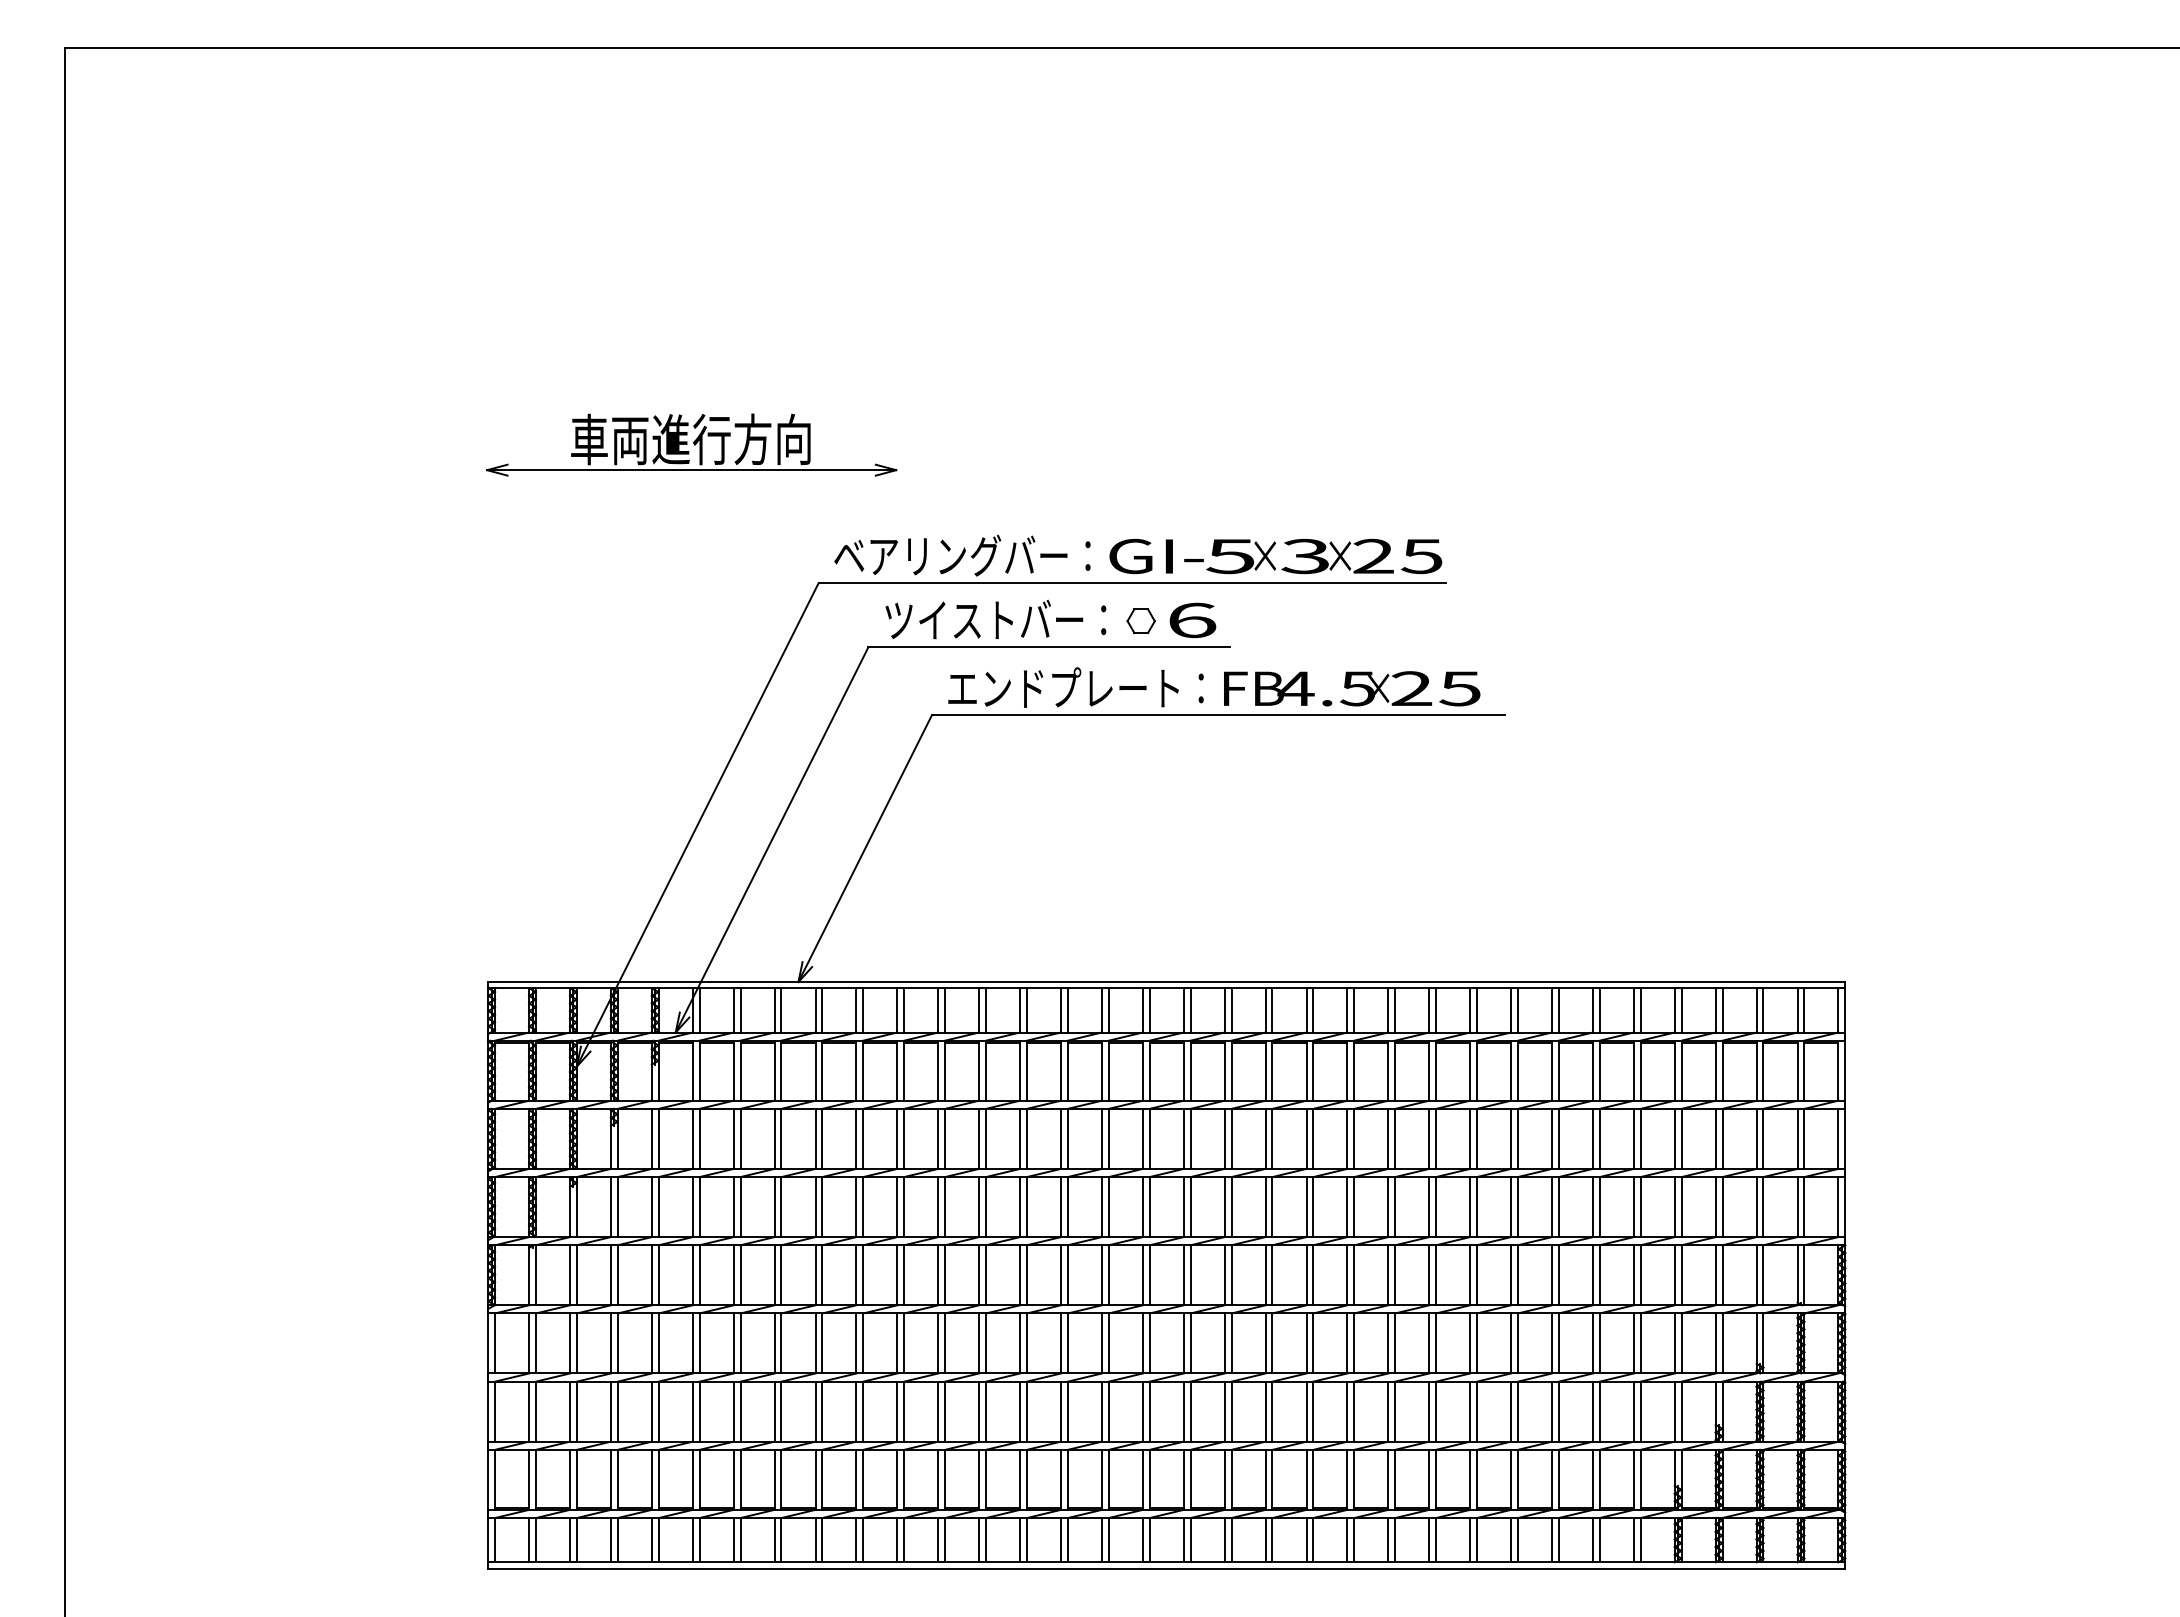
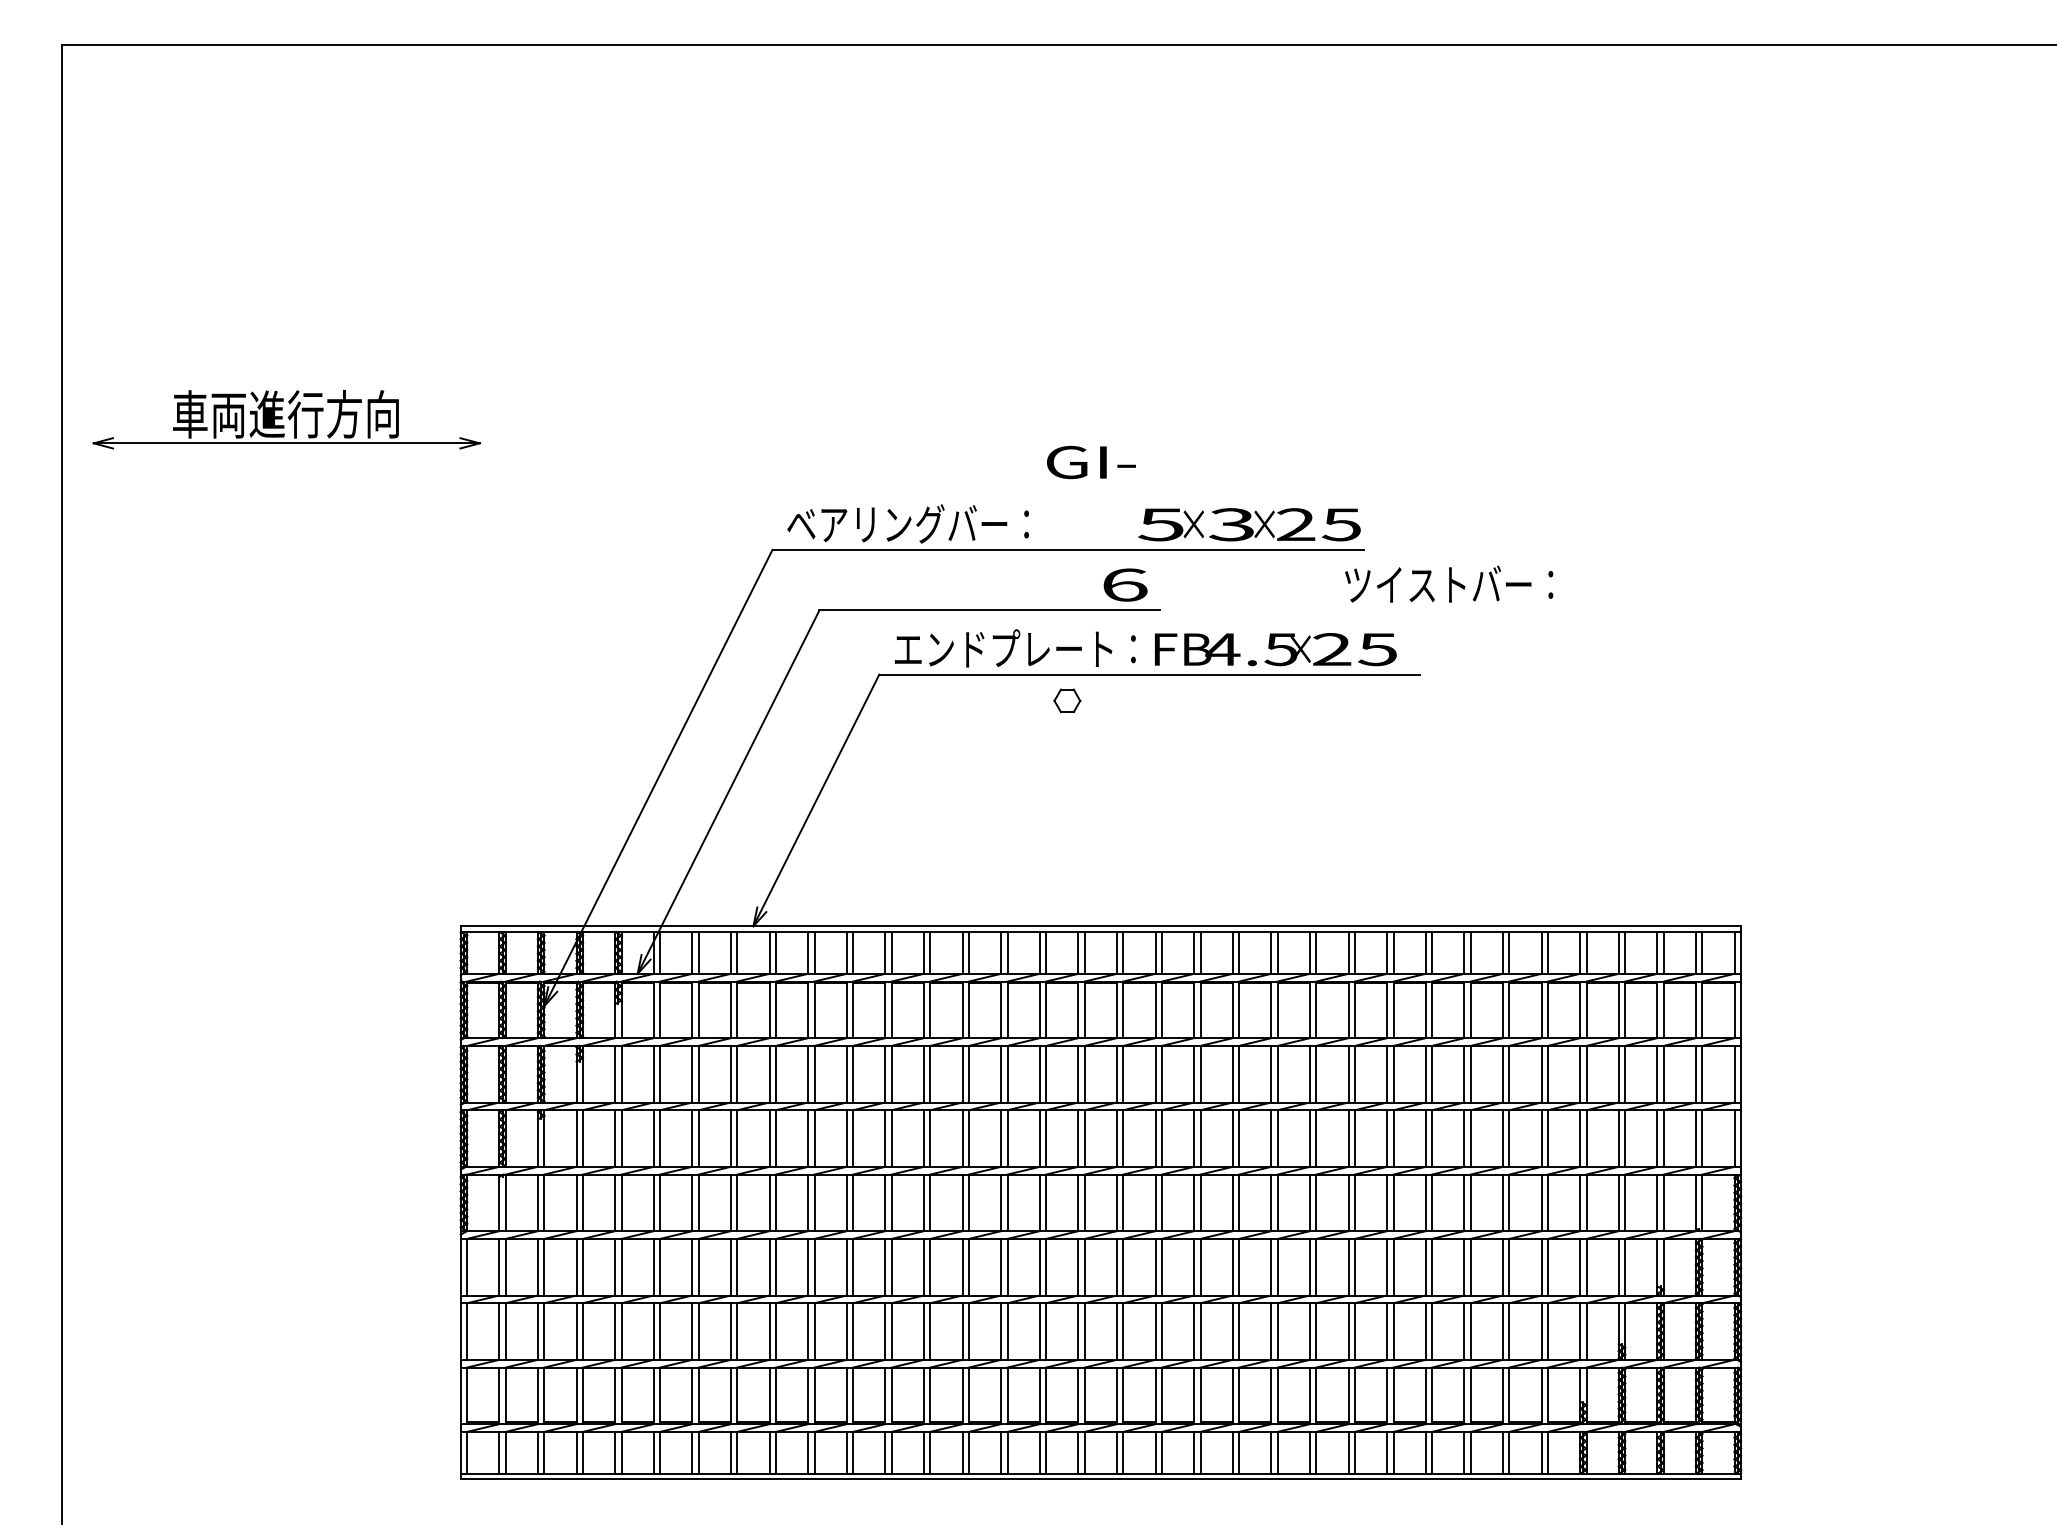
part: (691, 444) -> (286, 419), moved
text: (1156, 556) -> (1091, 462), moved
text: (995, 618) -> (1448, 583), moved
part: (1140, 621) -> (1066, 701), moved

